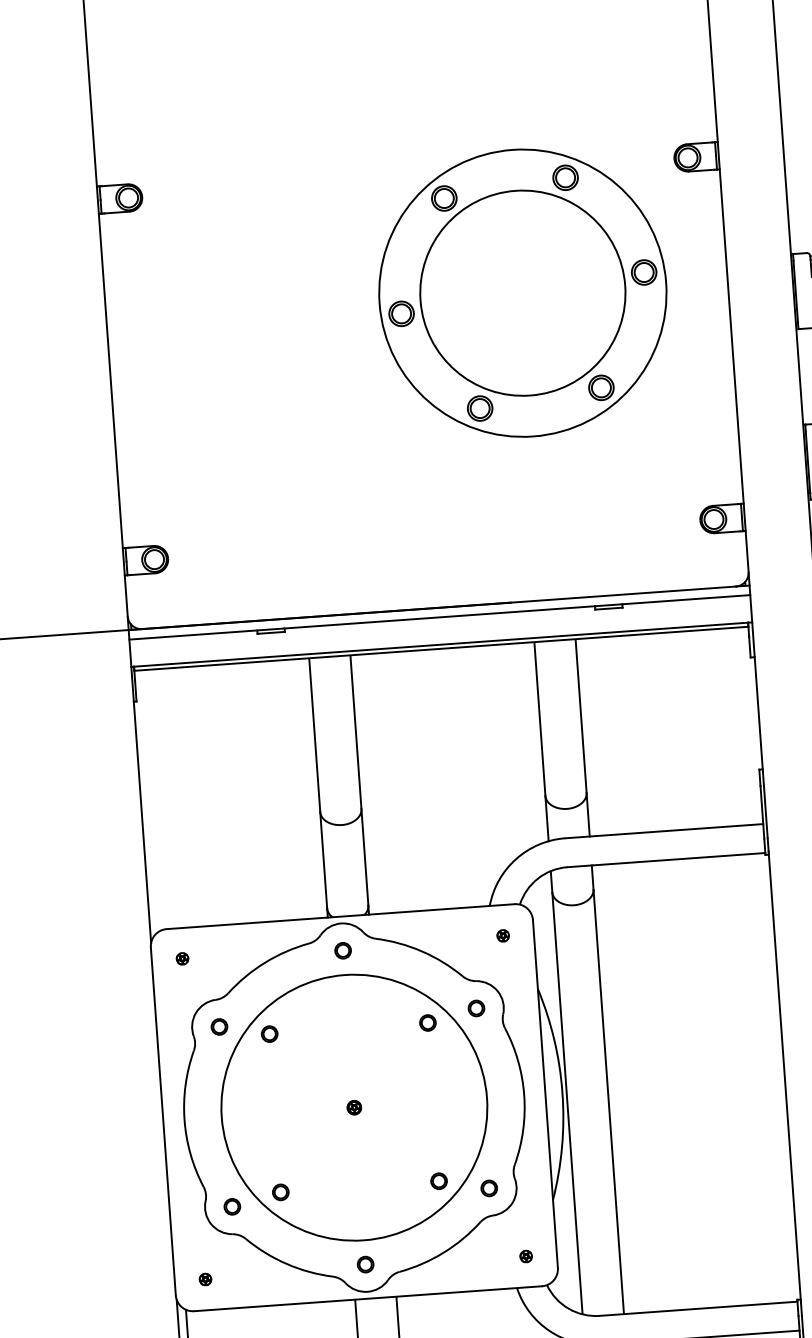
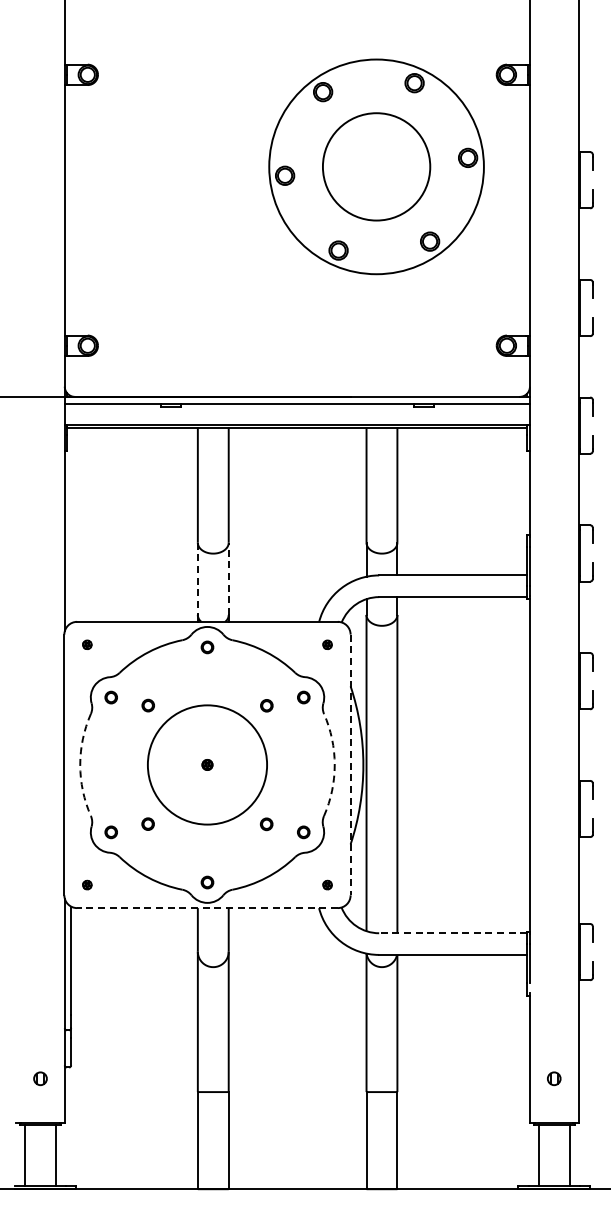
circle: (522, 292) -> (376, 166), size x0.7
line: (364, 856) -> (228, 578), solid -> dashed
line: (323, 861) -> (197, 579), solid -> dashed
line: (545, 1094) -> (350, 765), solid -> dashed
arc: (523, 1096) -> (334, 765), solid -> dashed
circle: (354, 1107) -> (207, 764), size x0.6
arc: (184, 1119) -> (80, 764), solid -> dashed
line: (366, 1299) -> (206, 908), solid -> dashed
line: (697, 1309) -> (452, 933), solid -> dashed

